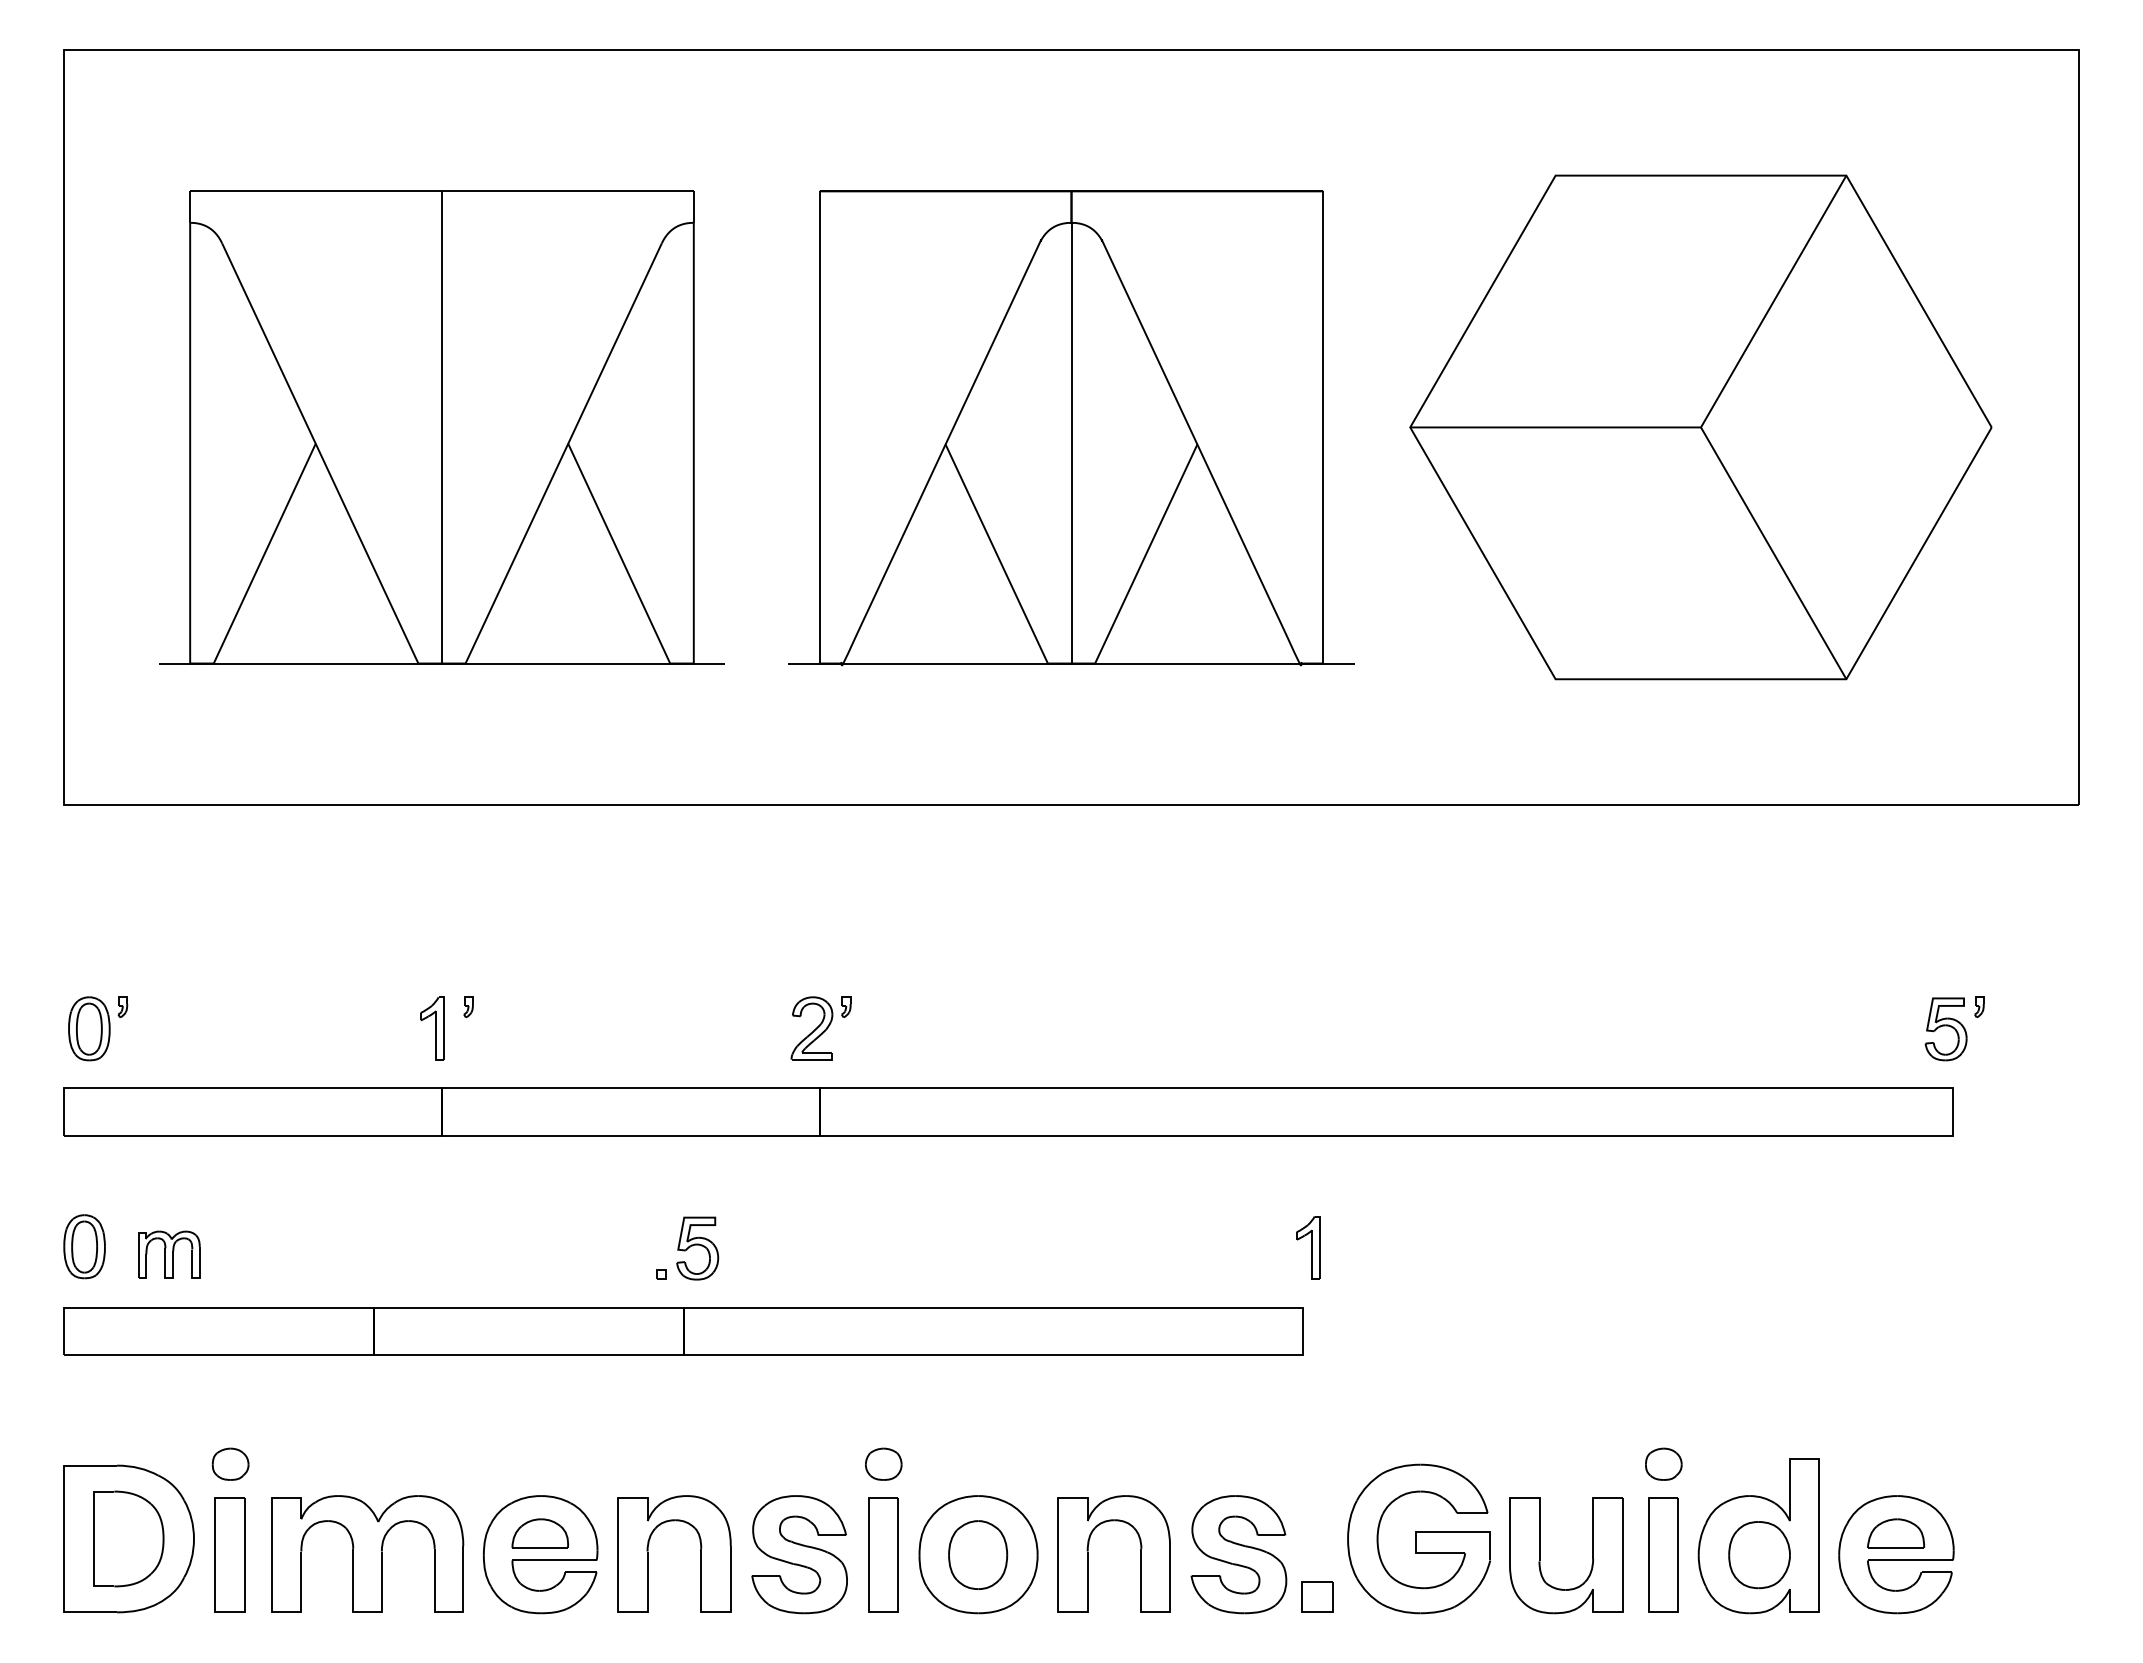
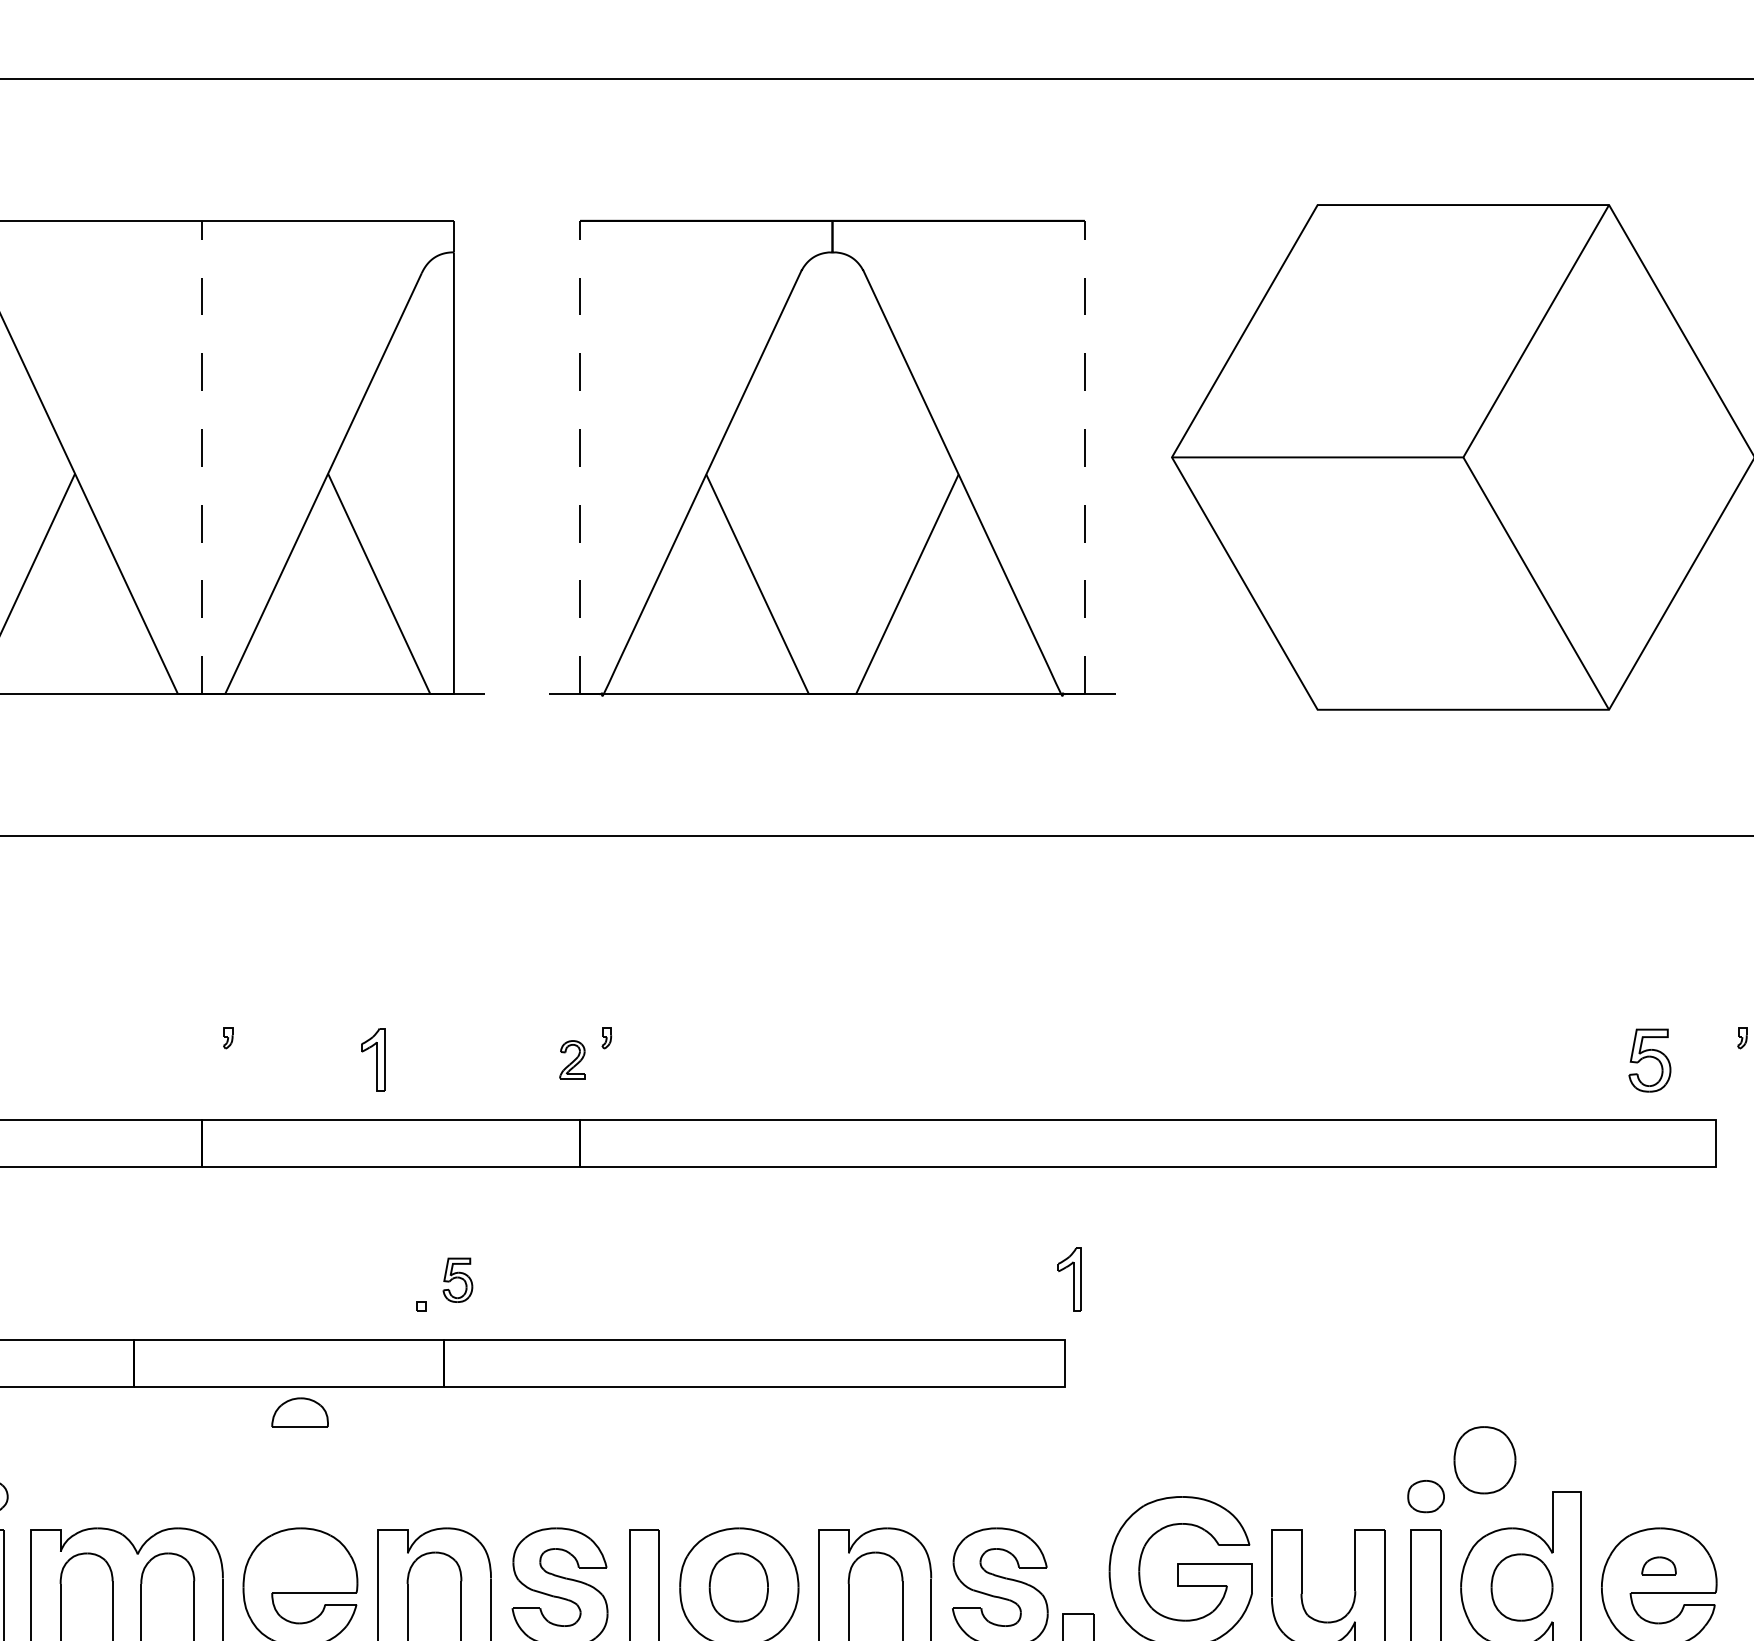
line: (441, 426) -> (201, 456), solid -> dashed
line: (819, 426) -> (579, 456), solid -> dashed
line: (1323, 426) -> (1085, 456), solid -> dashed
line: (1071, 442) -> (832, 472), removed
part: (432, 1028) -> (373, 1059), moved
part: (811, 1028) -> (571, 1059), size x0.6
part: (1945, 1029) -> (1649, 1060), moved
part: (697, 1248) -> (457, 1280), size x0.7
part: (1722, 1428) -> (1484, 1460), added
part: (883, 1463) -> (644, 1495), removed
part: (540, 1533) -> (300, 1412), moved
part: (1896, 1533) -> (1659, 1565), size x0.6

